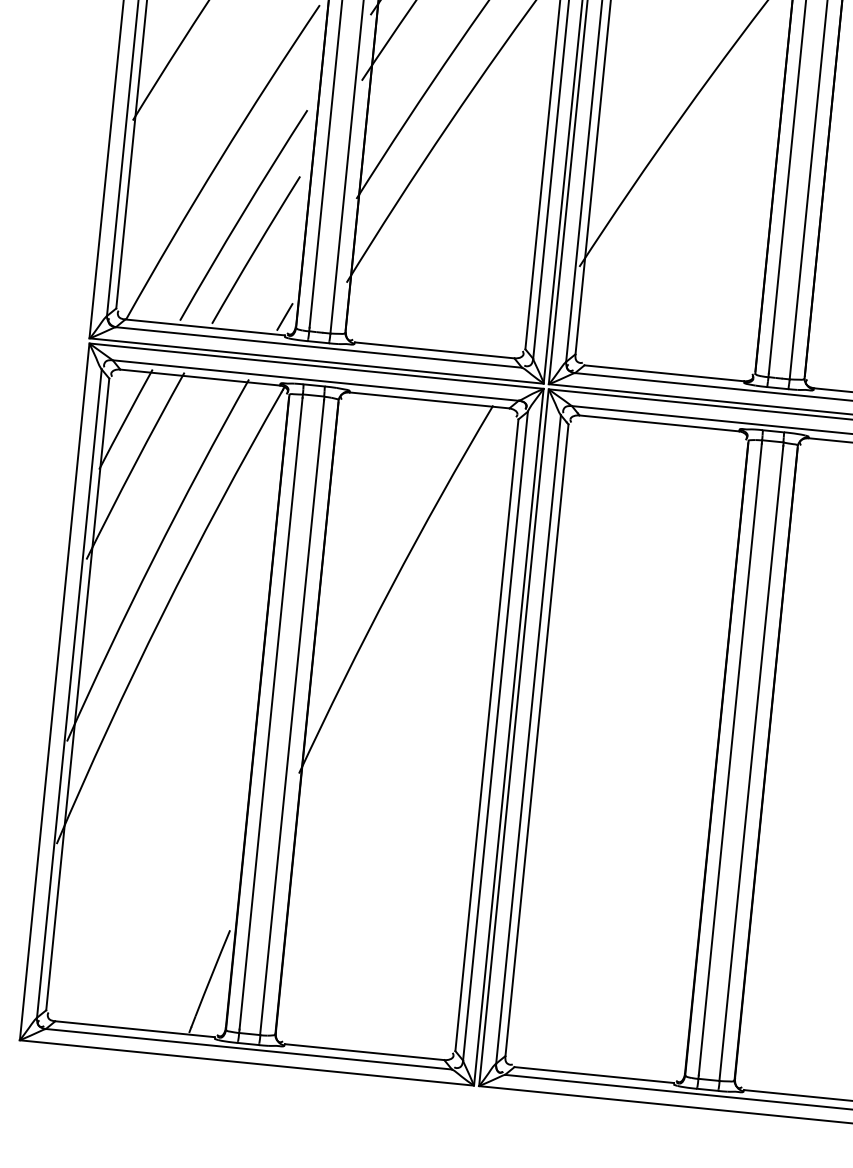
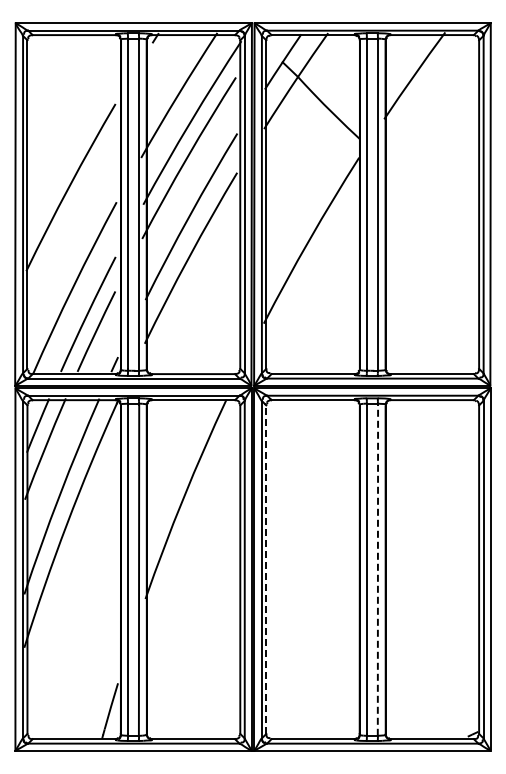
line: (537, 739) -> (266, 569), solid -> dashed
line: (750, 763) -> (377, 570), solid -> dashed

